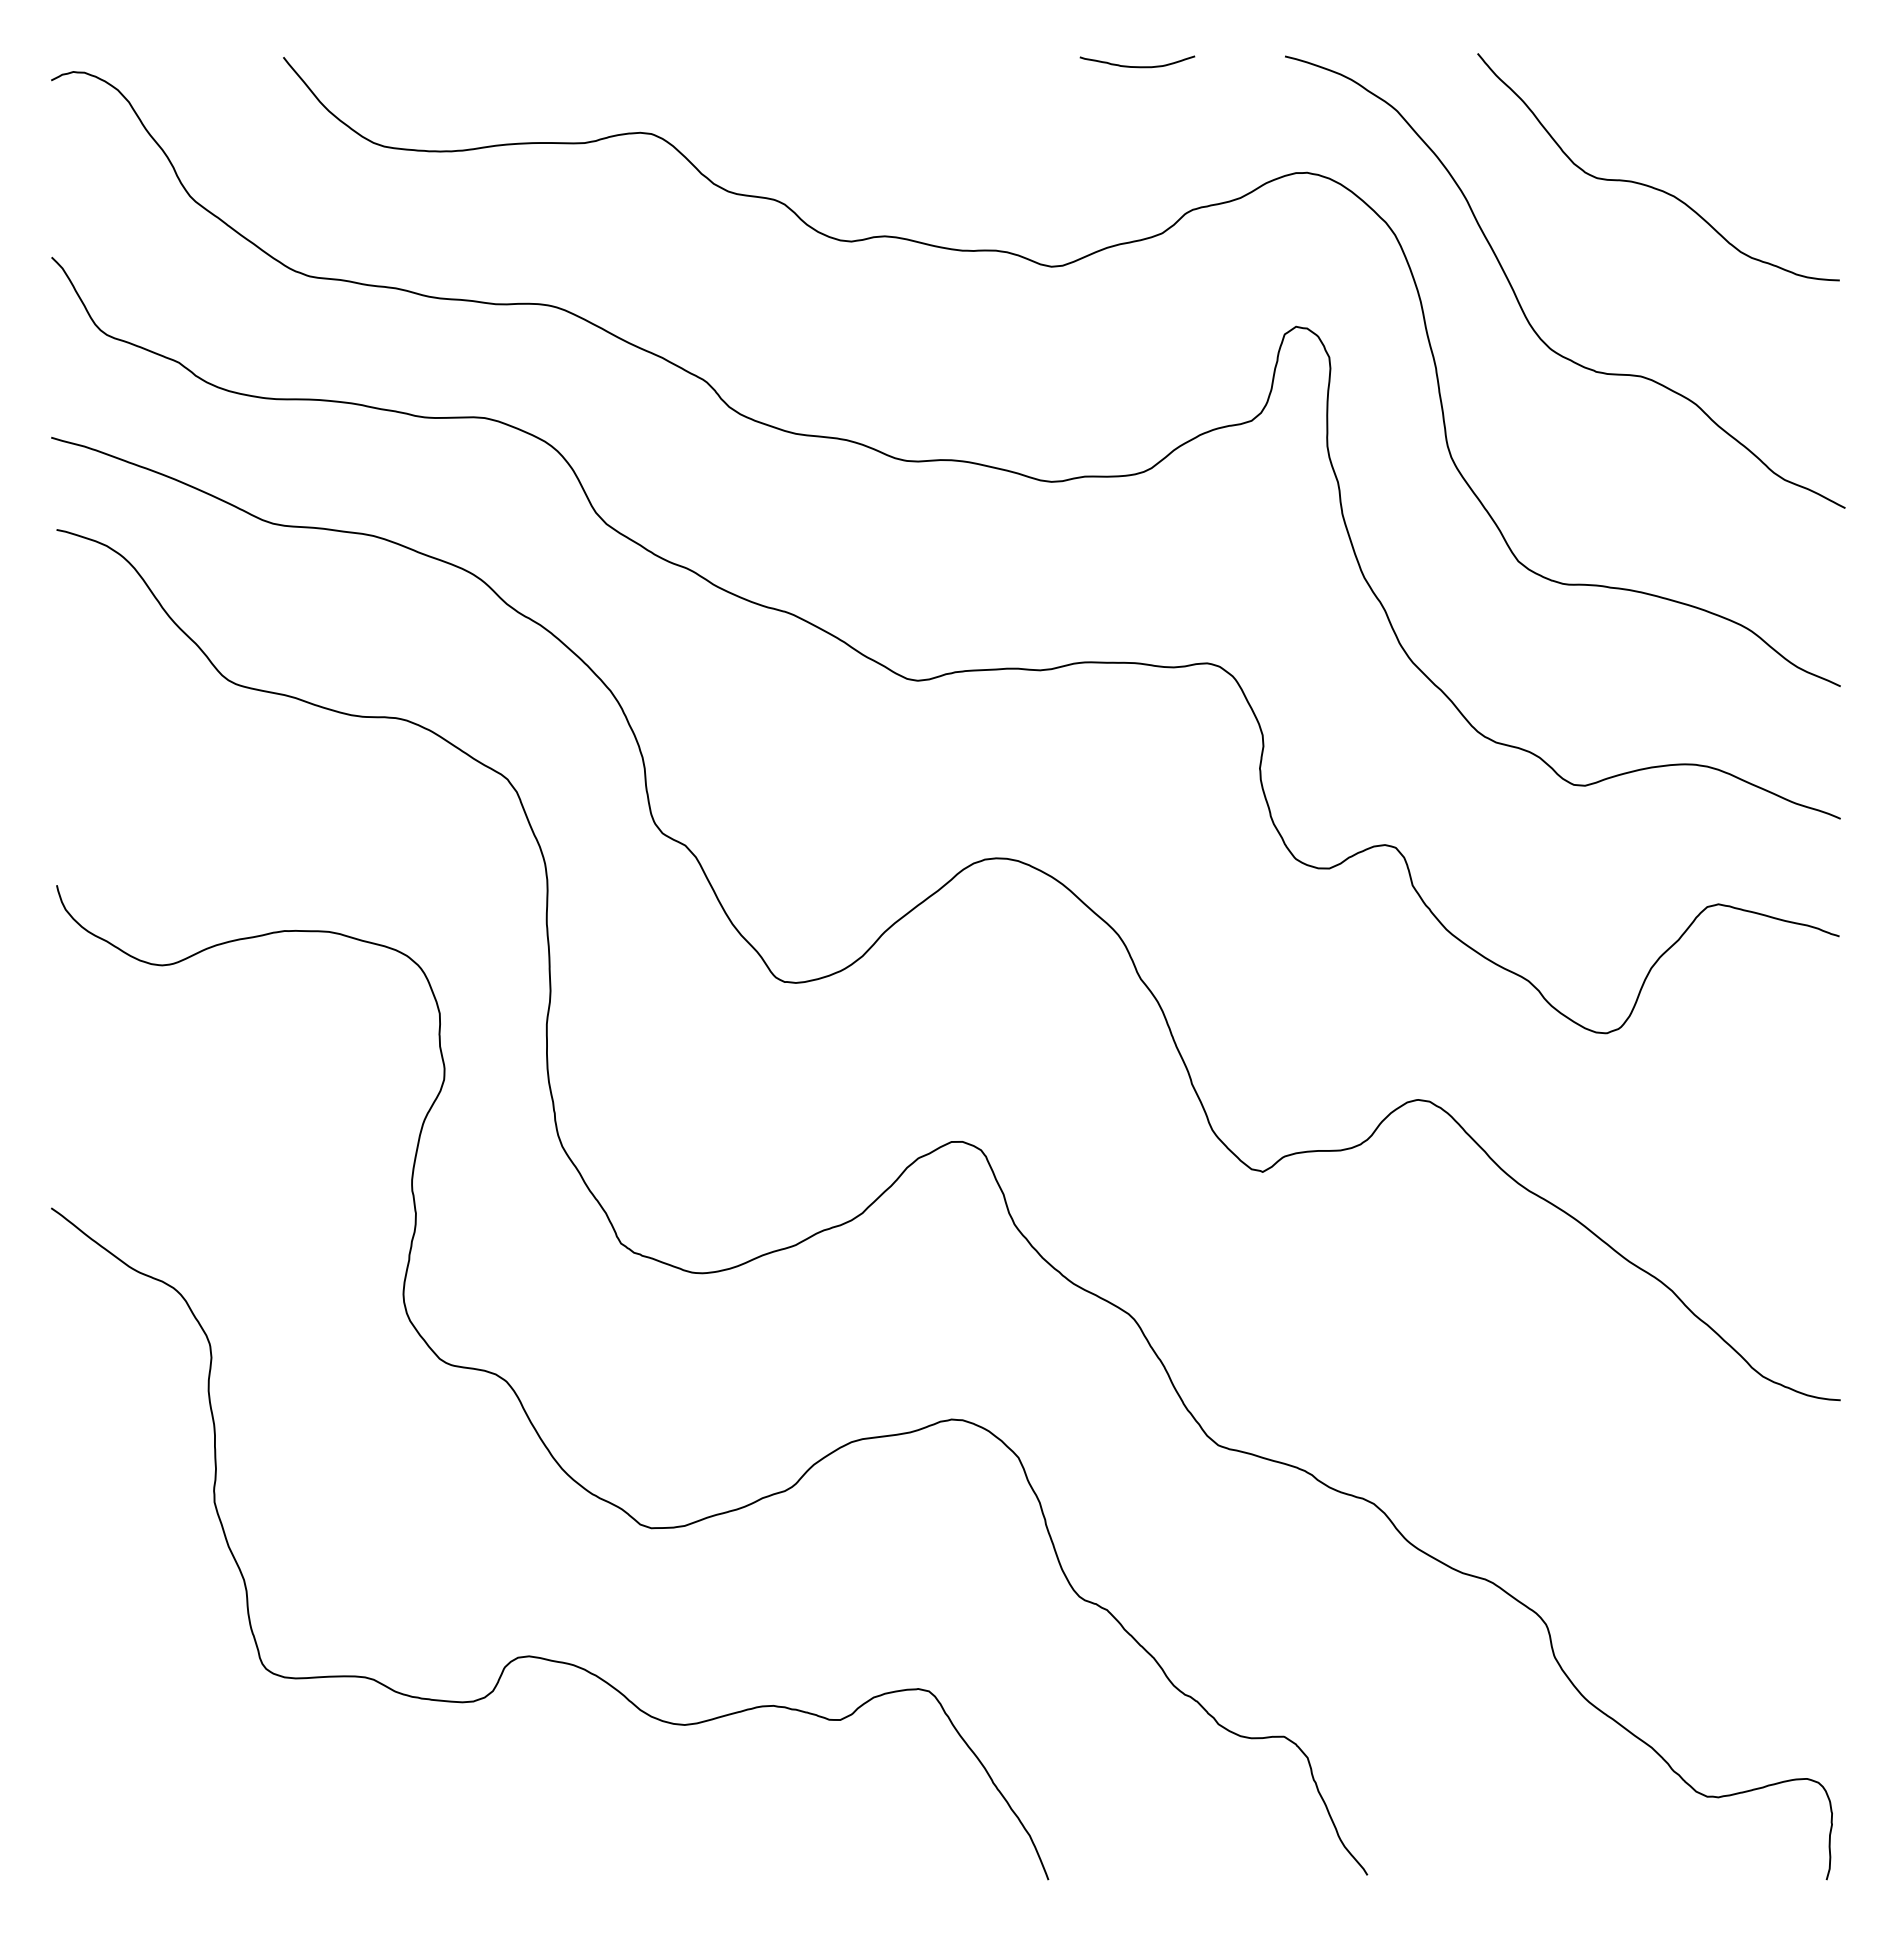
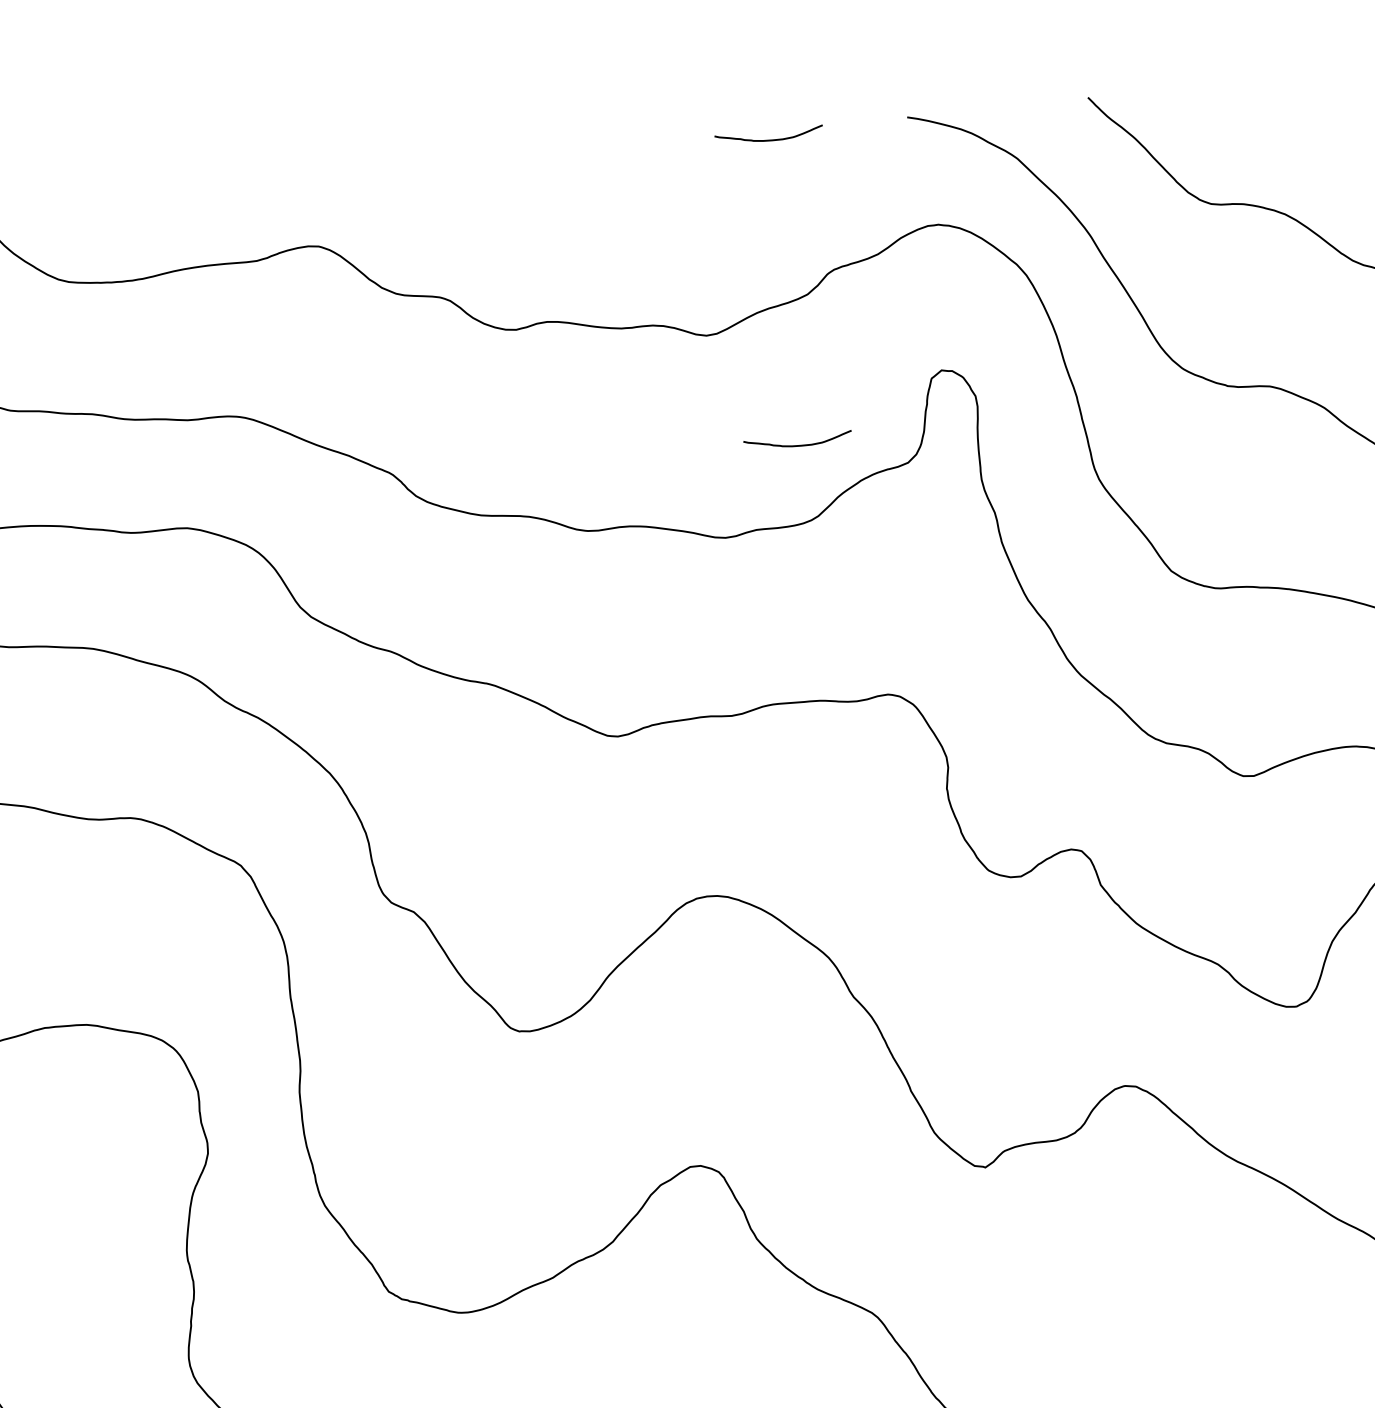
curve: (1137, 391) -> (798, 445), added

